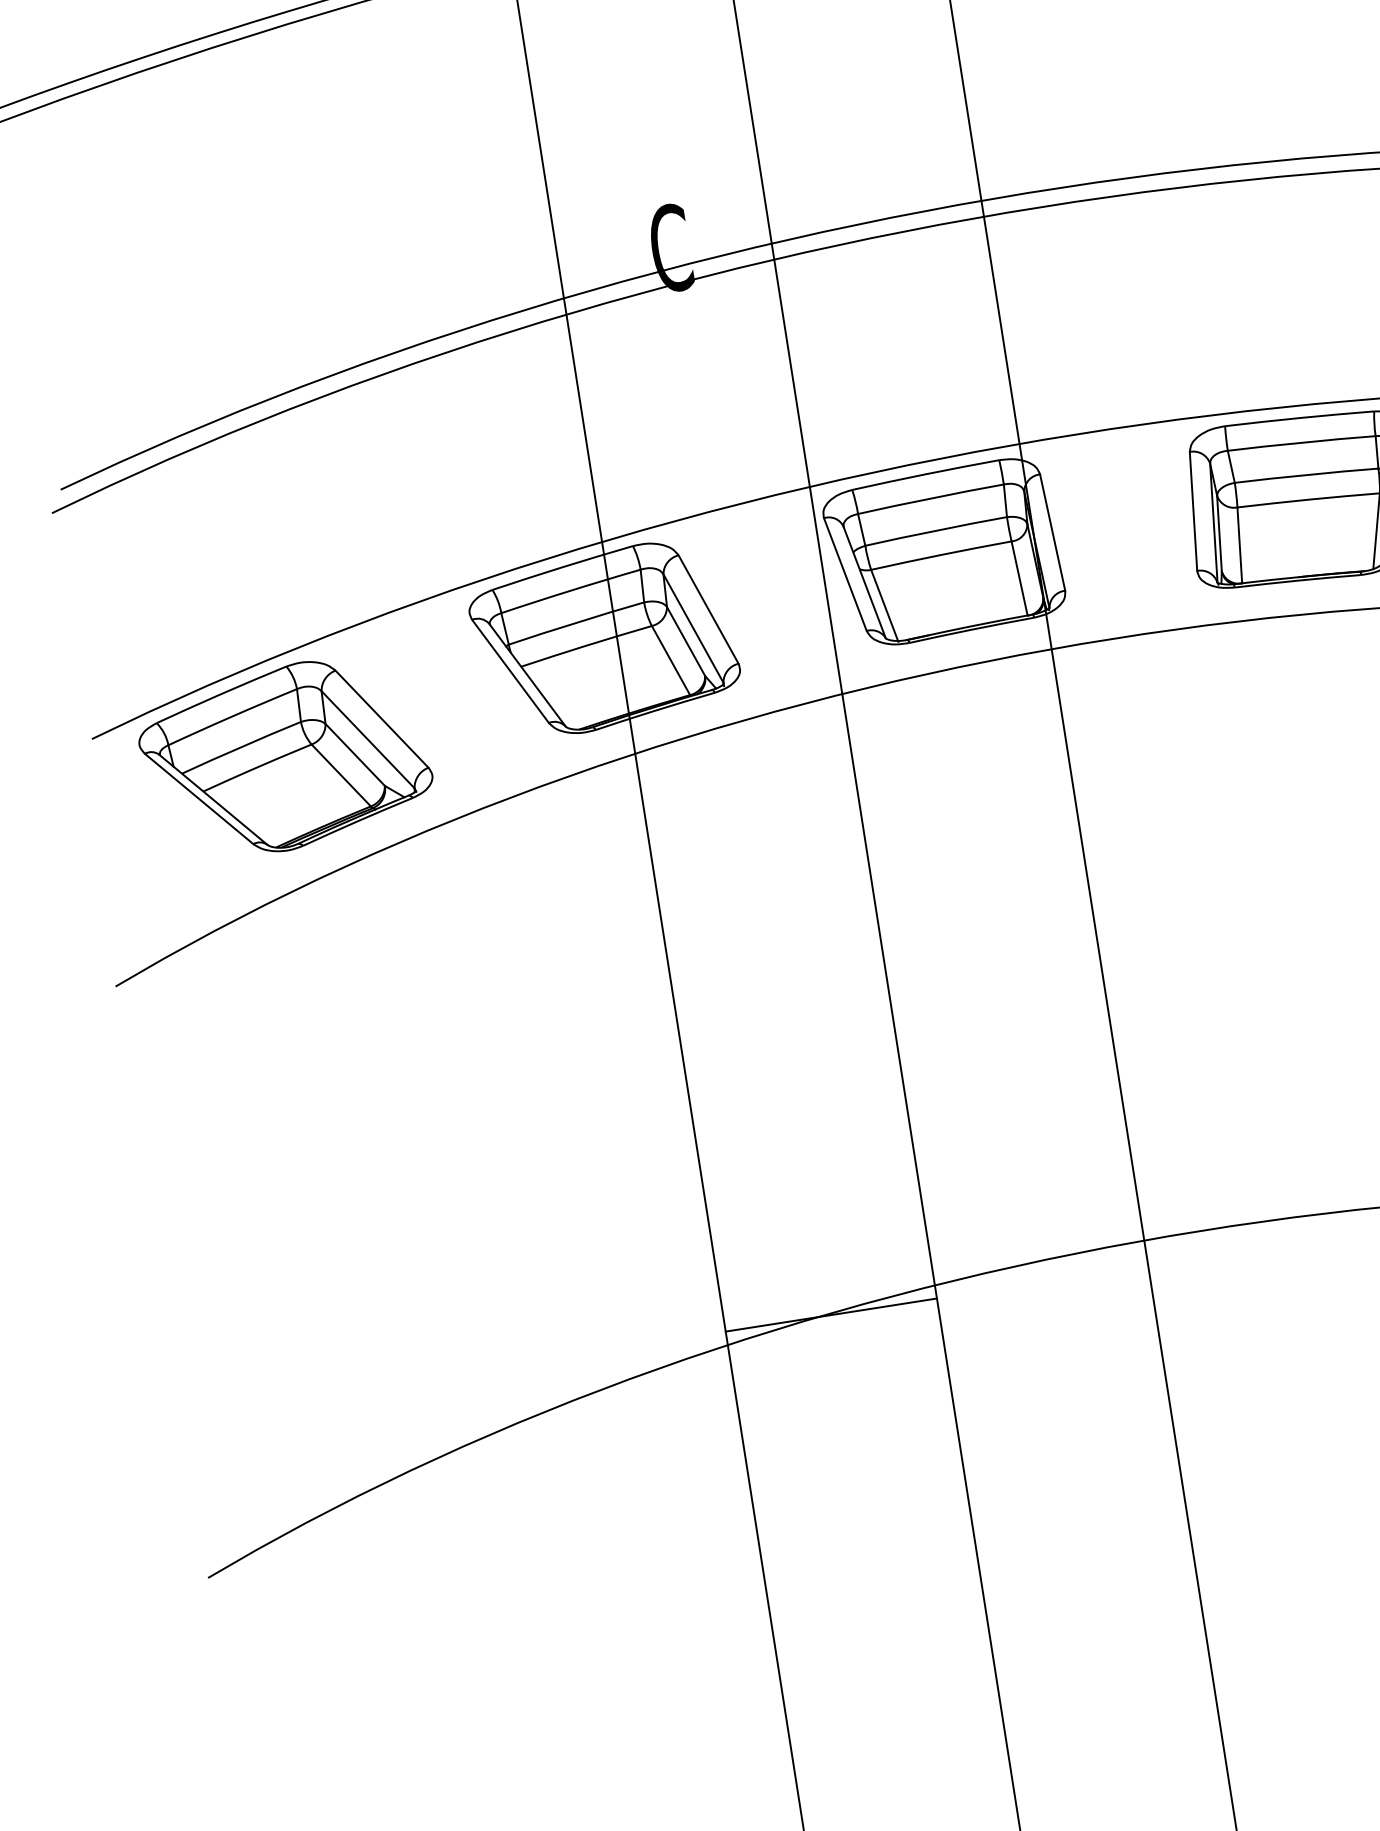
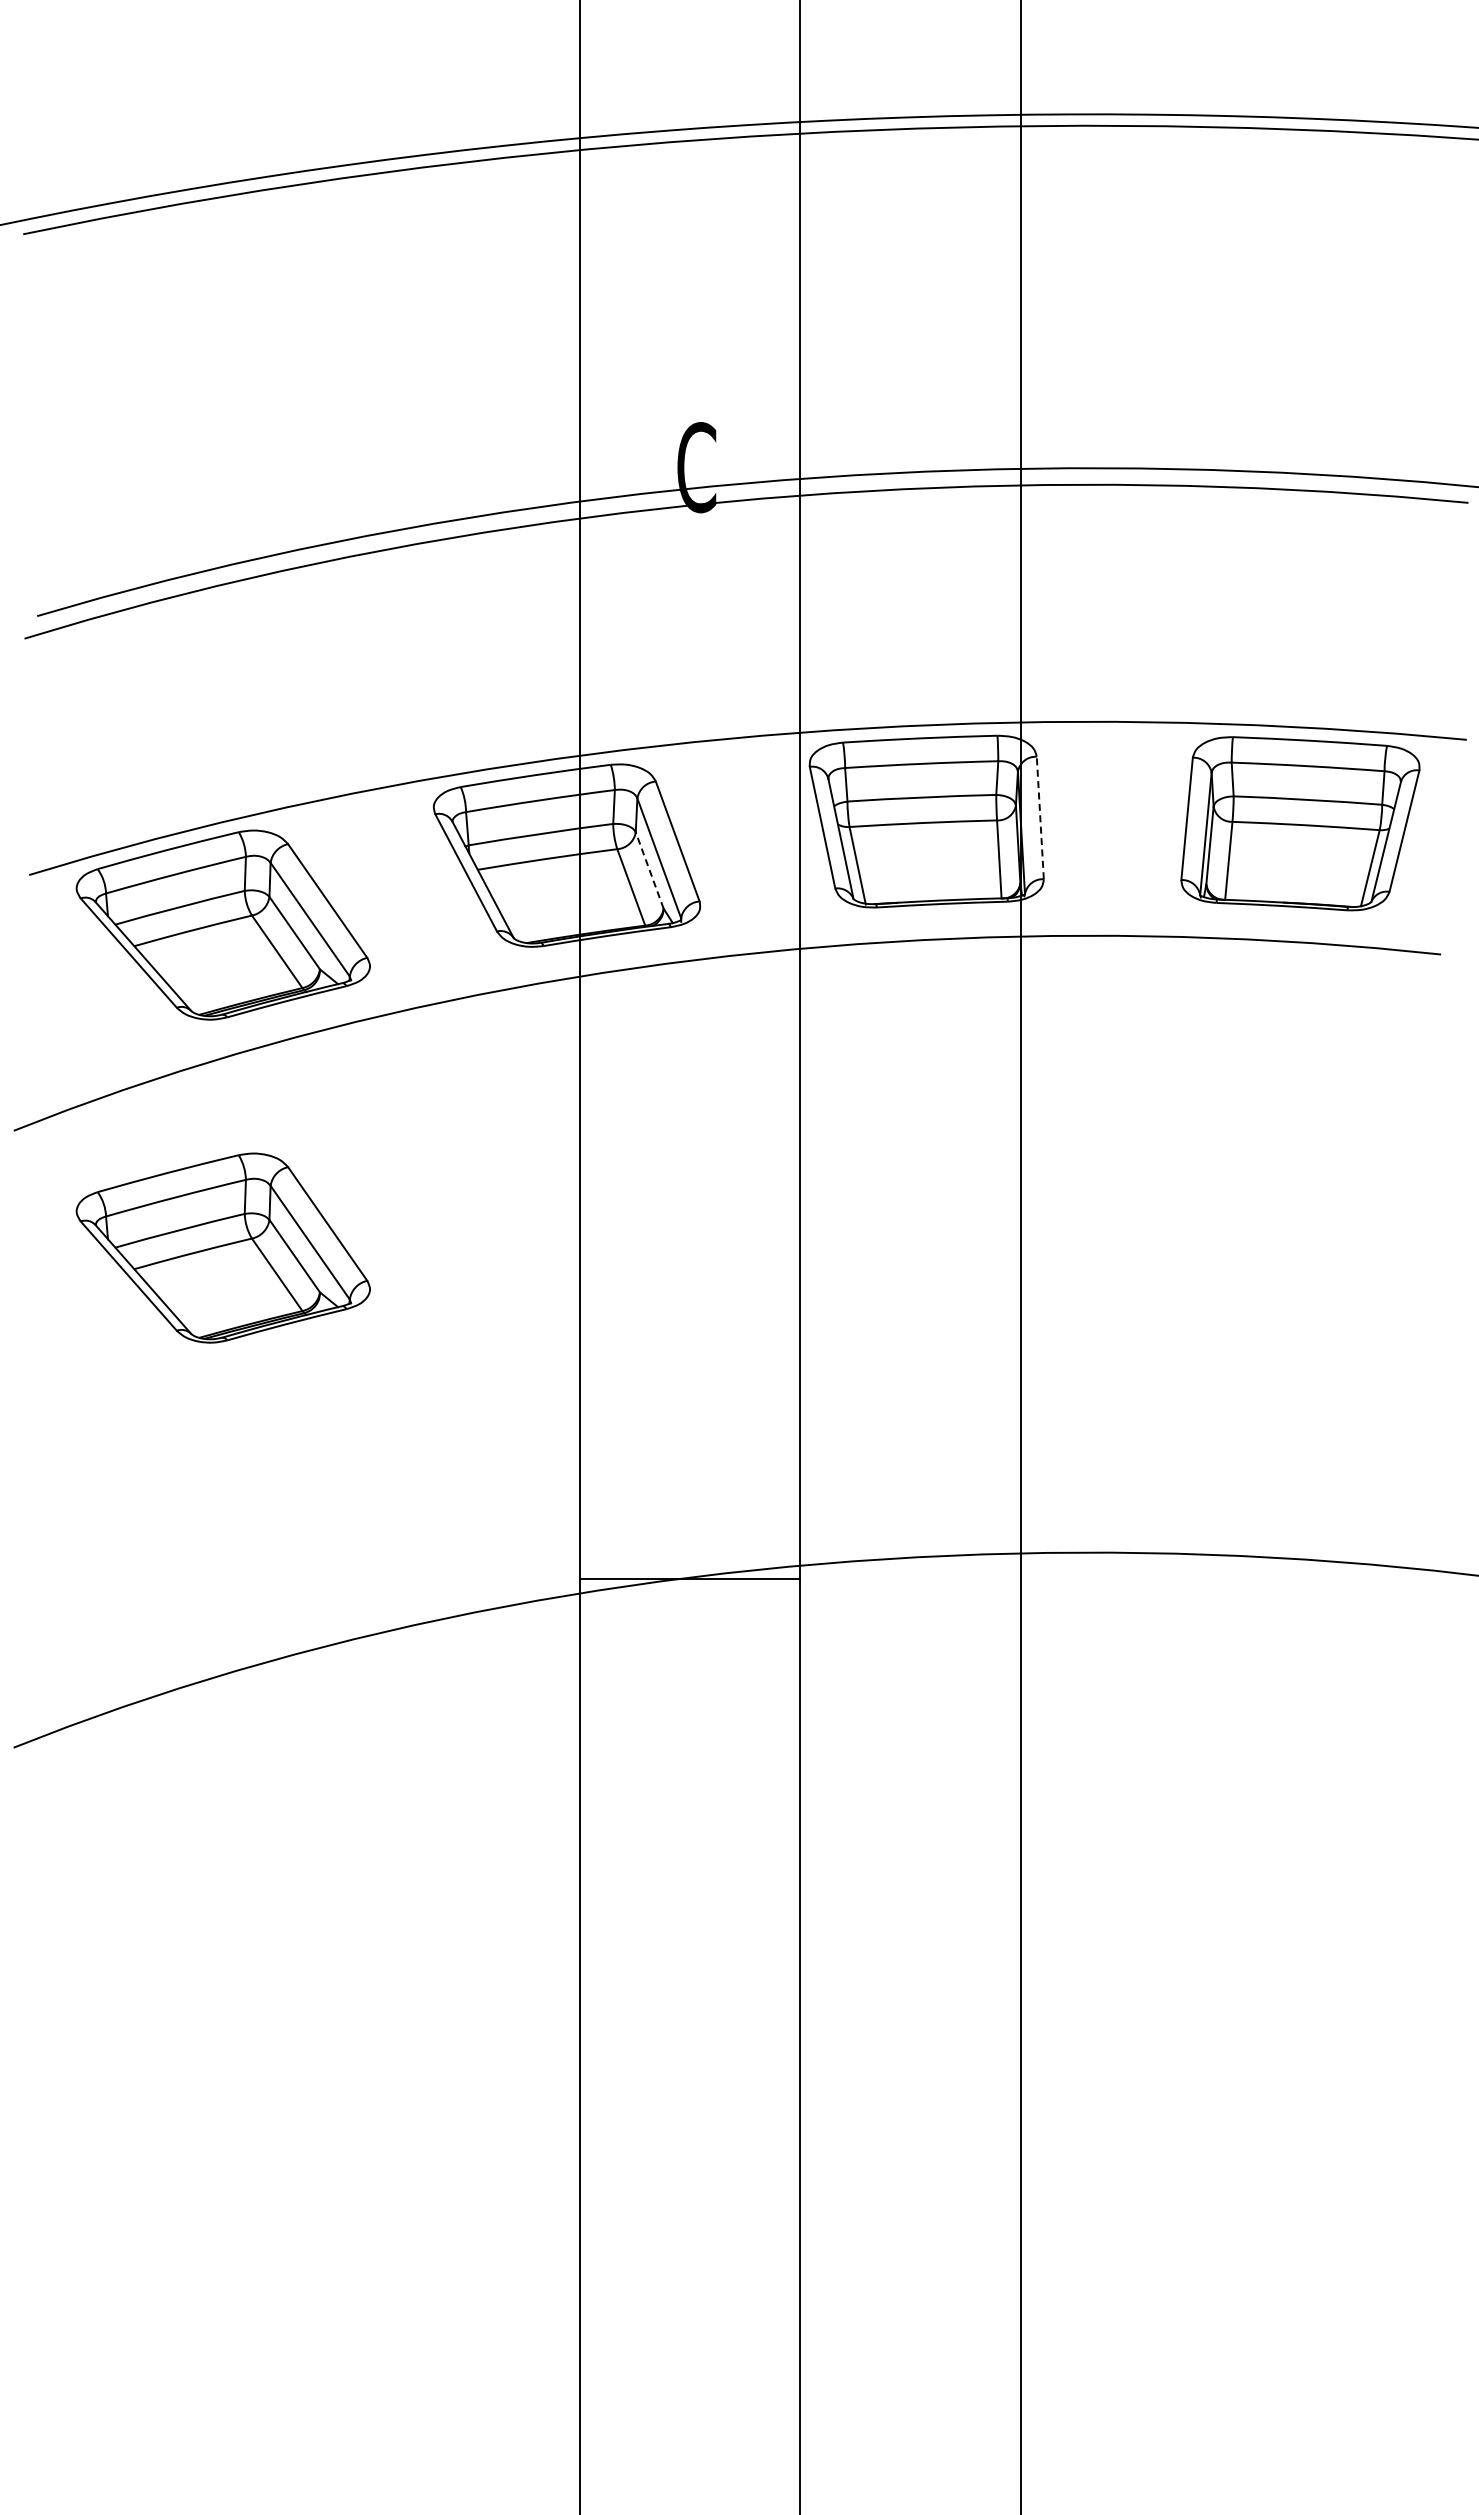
line: (1052, 532) -> (1040, 817), solid -> dashed
line: (685, 641) -> (649, 870), solid -> dashed
part: (333, 1067) -> (222, 1247), added

